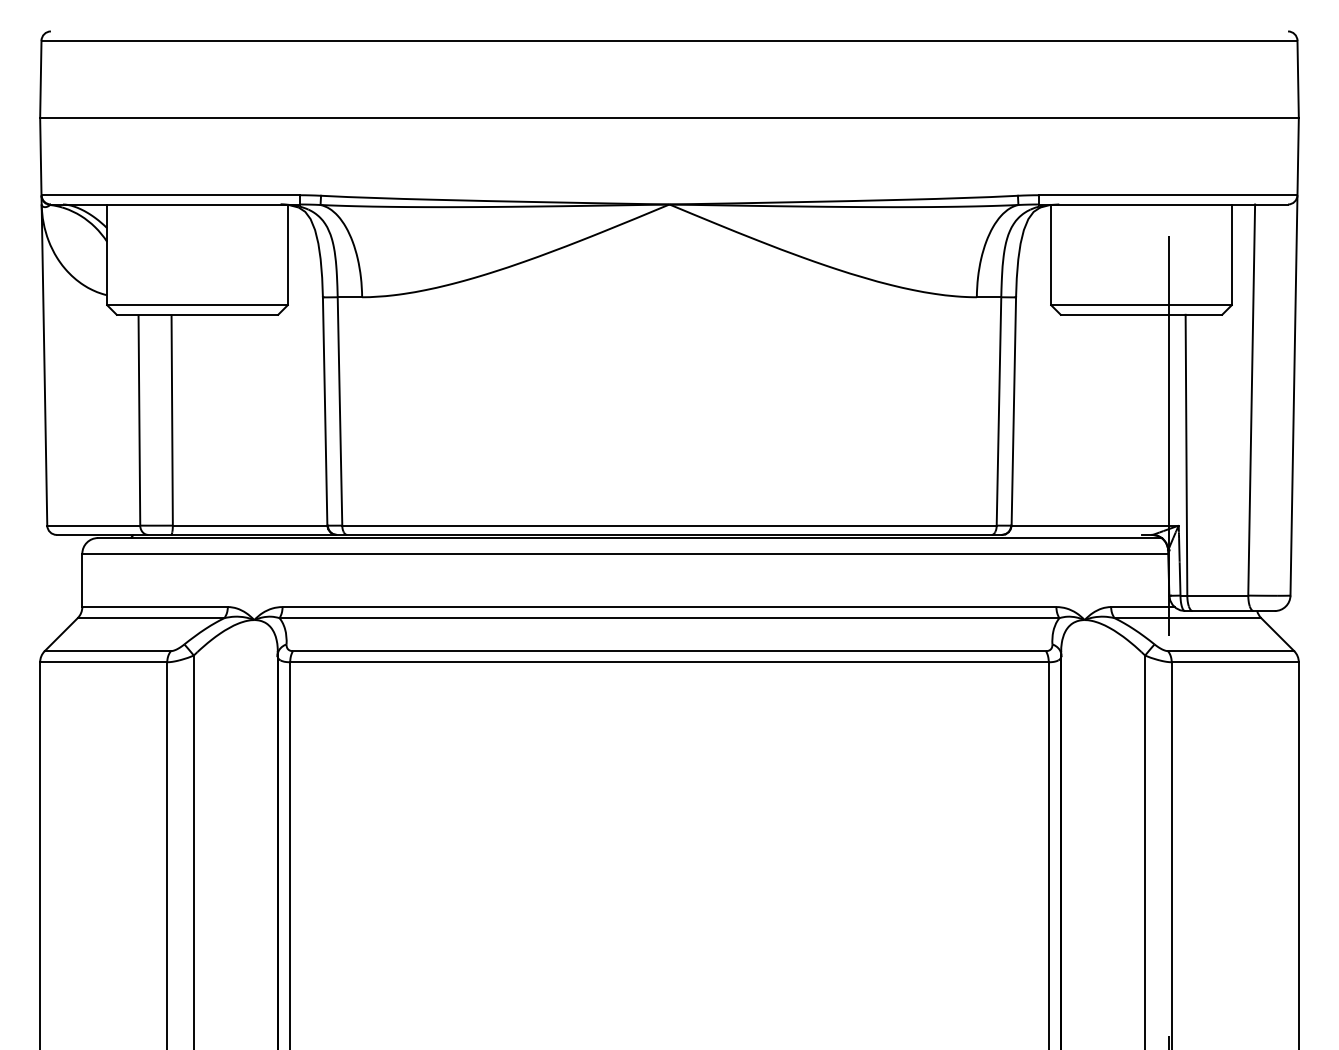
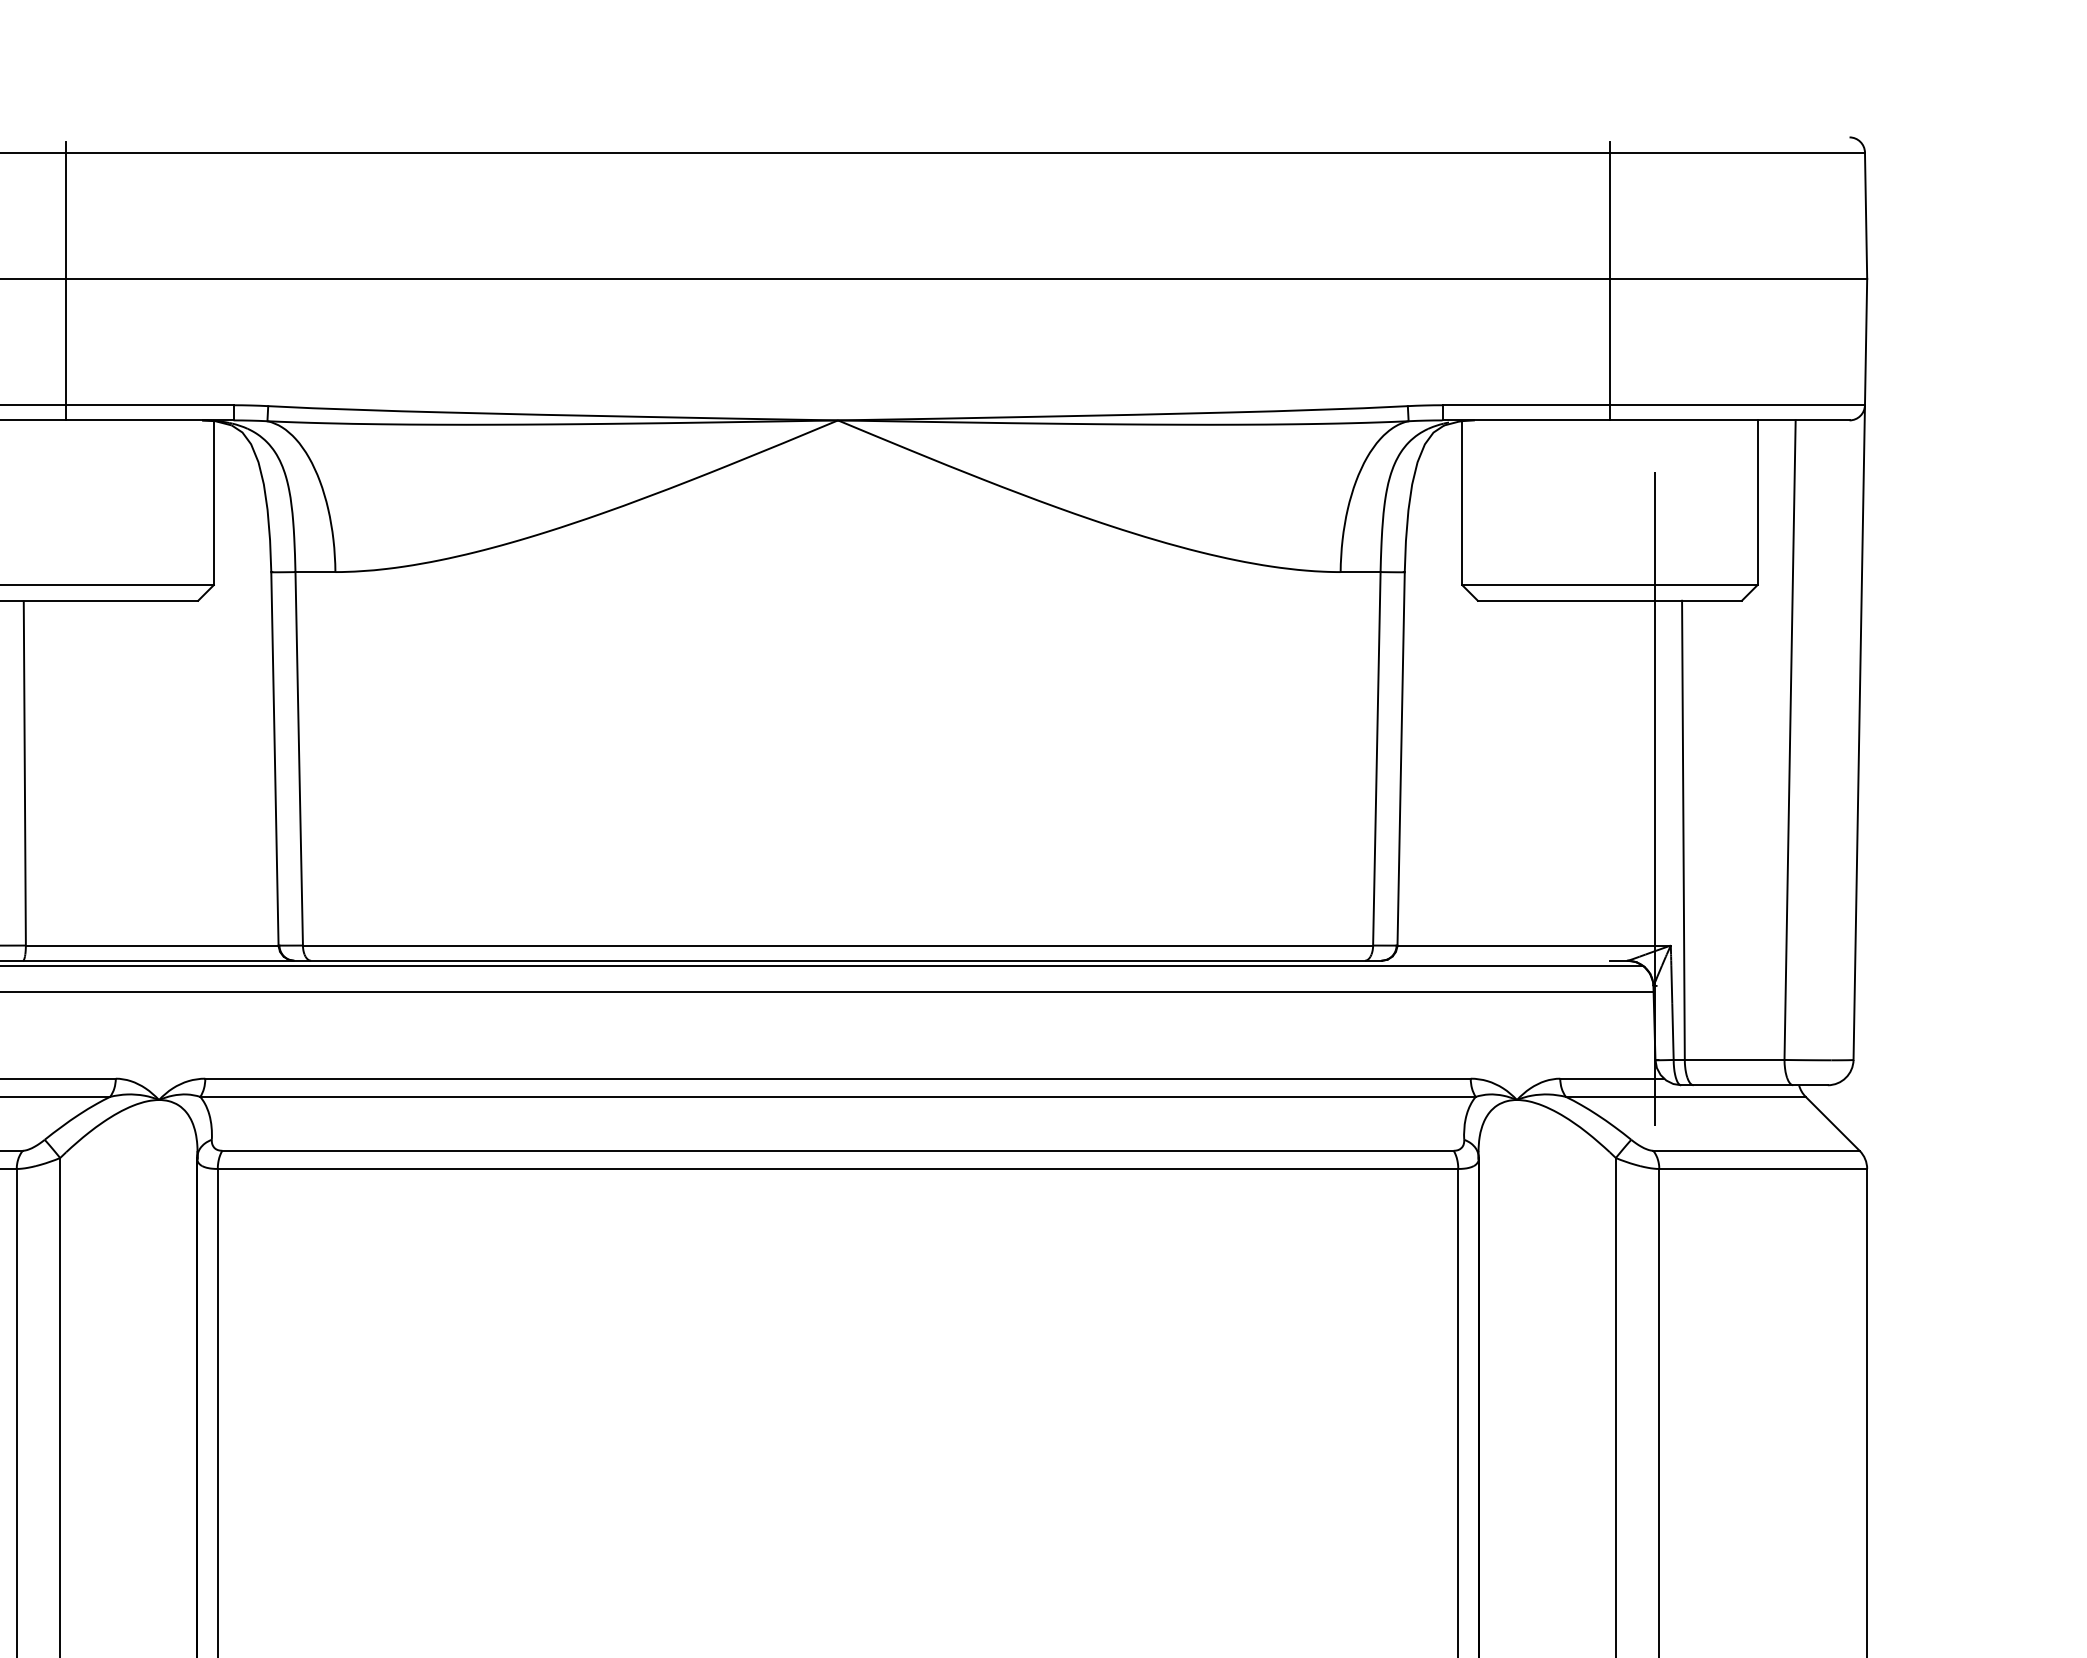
line: (197, 119) -> (66, 281), added
line: (1141, 119) -> (1609, 281), added

